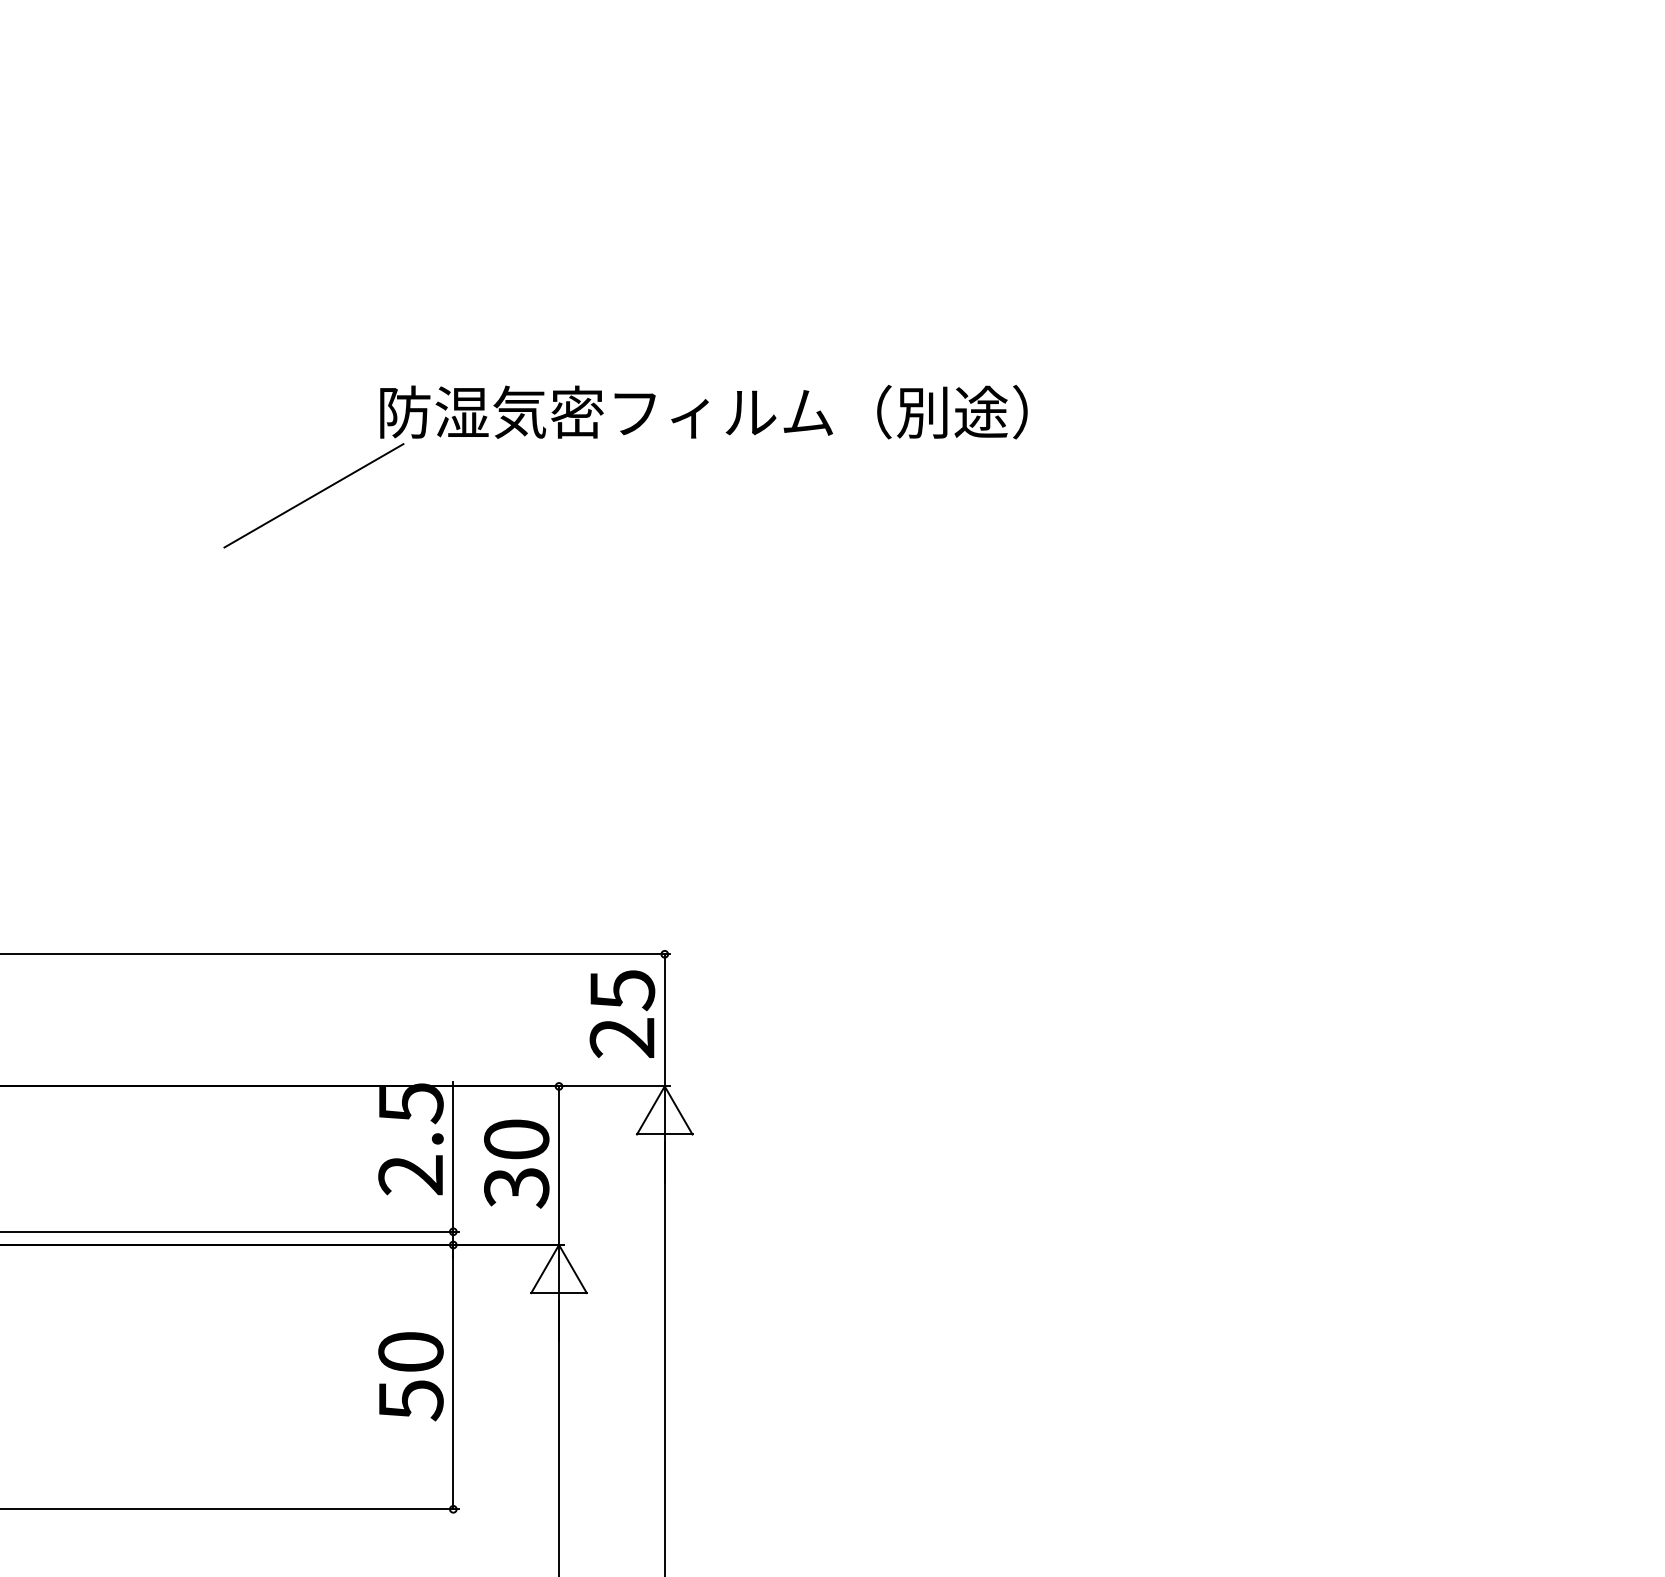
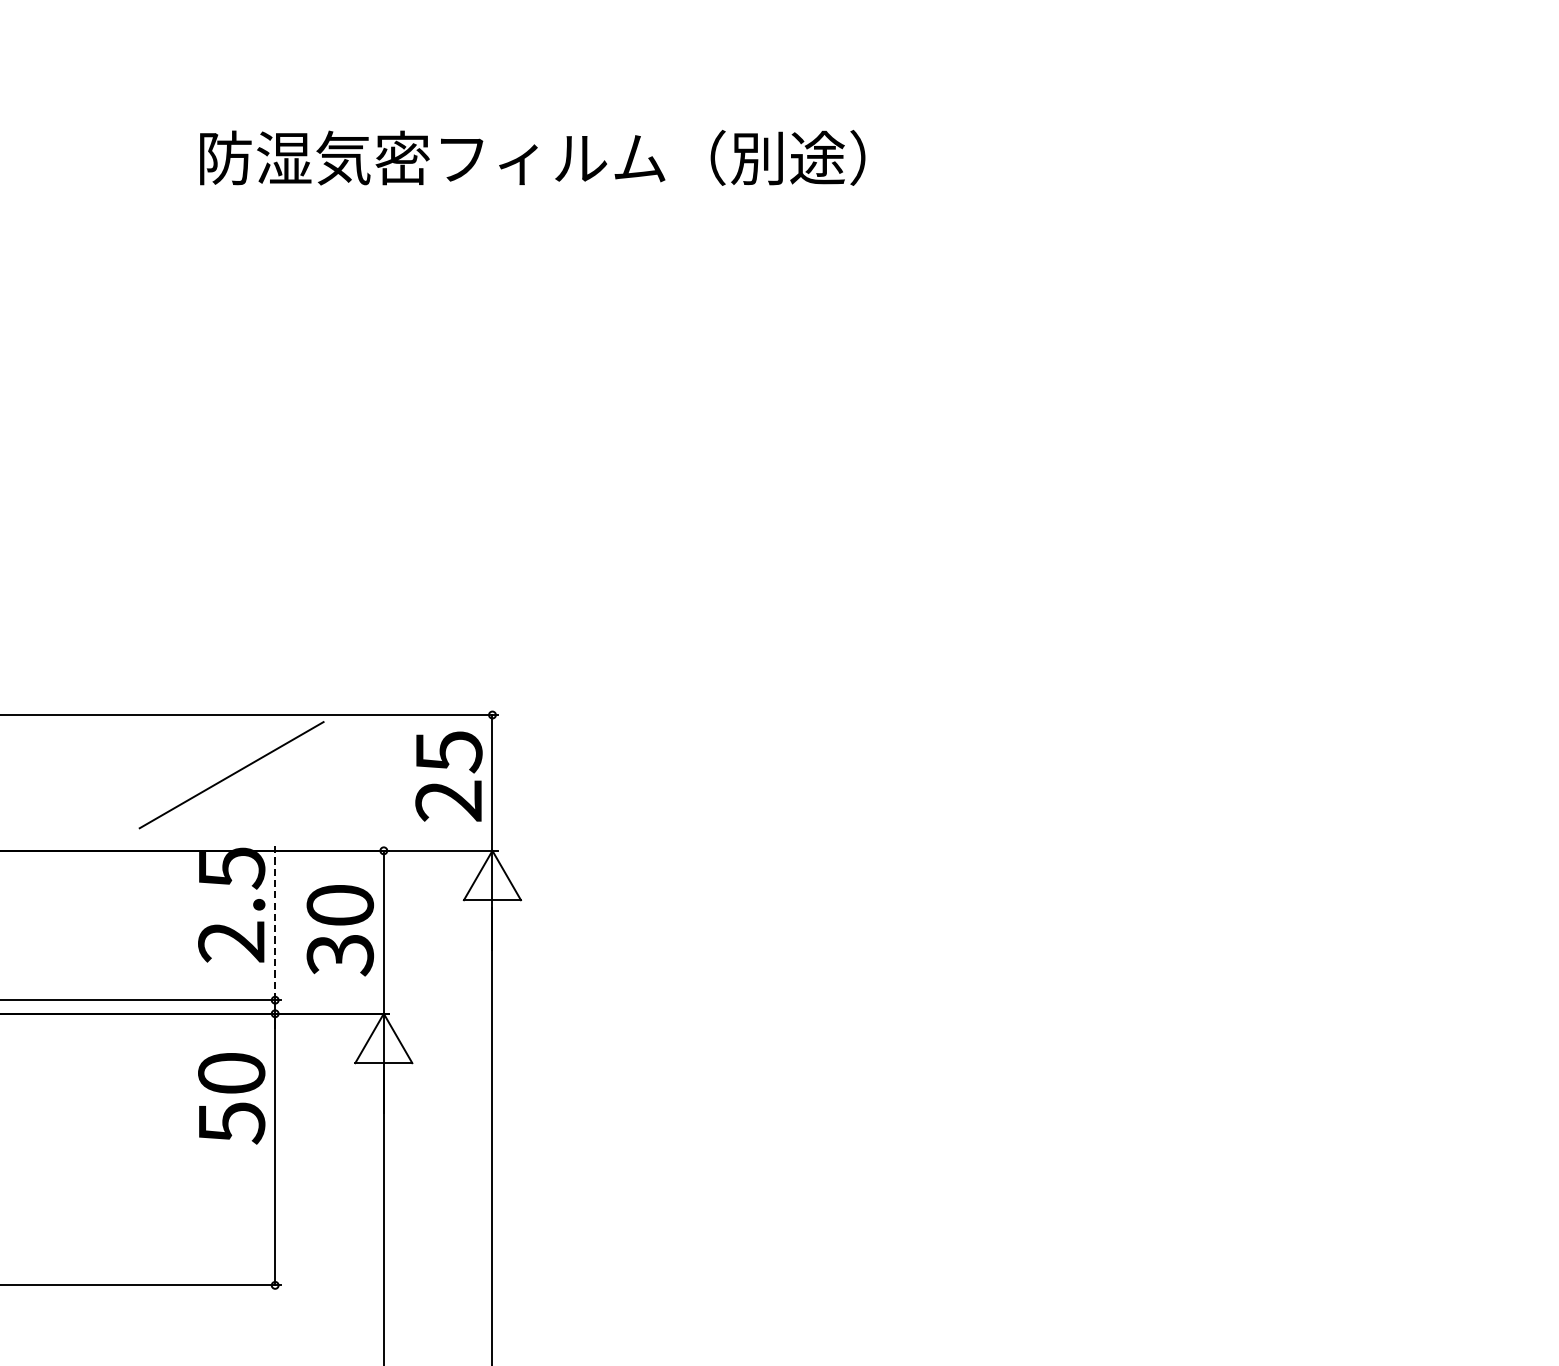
line: (313, 495) -> (231, 774), moved
line: (453, 1156) -> (275, 922), solid -> dashed
text: (410, 1376) -> (231, 1098), moved

